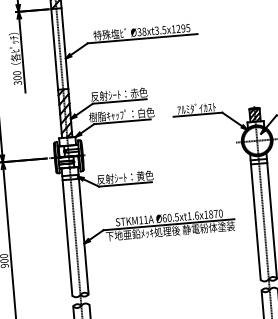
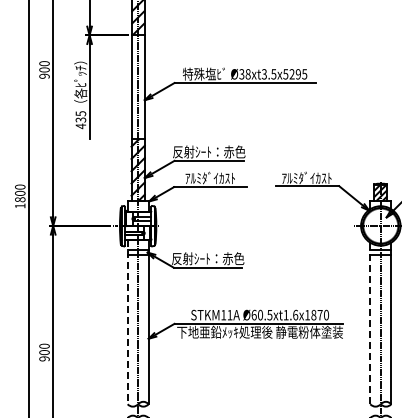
text: (173, 29) -> (285, 74), Ø38xt3.5x1295 -> Ø38xt3.5x5295
text: (17, 78) -> (80, 120), 300 -> 435
text: (121, 114) -> (210, 177), 樹脂ｷｬｯﾌﾟ：白色 -> ｱﾙﾐﾀﾞｲｶｽﾄ
text: (140, 176) -> (227, 258), 反射ｼｰﾄ：黄色 -> 反射ｼｰﾄ：赤色
line: (255, 217) -> (370, 324), solid -> dashed
line: (66, 232) -> (127, 322), solid -> dashed

